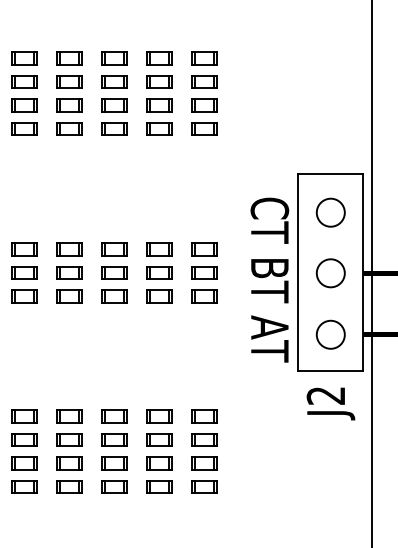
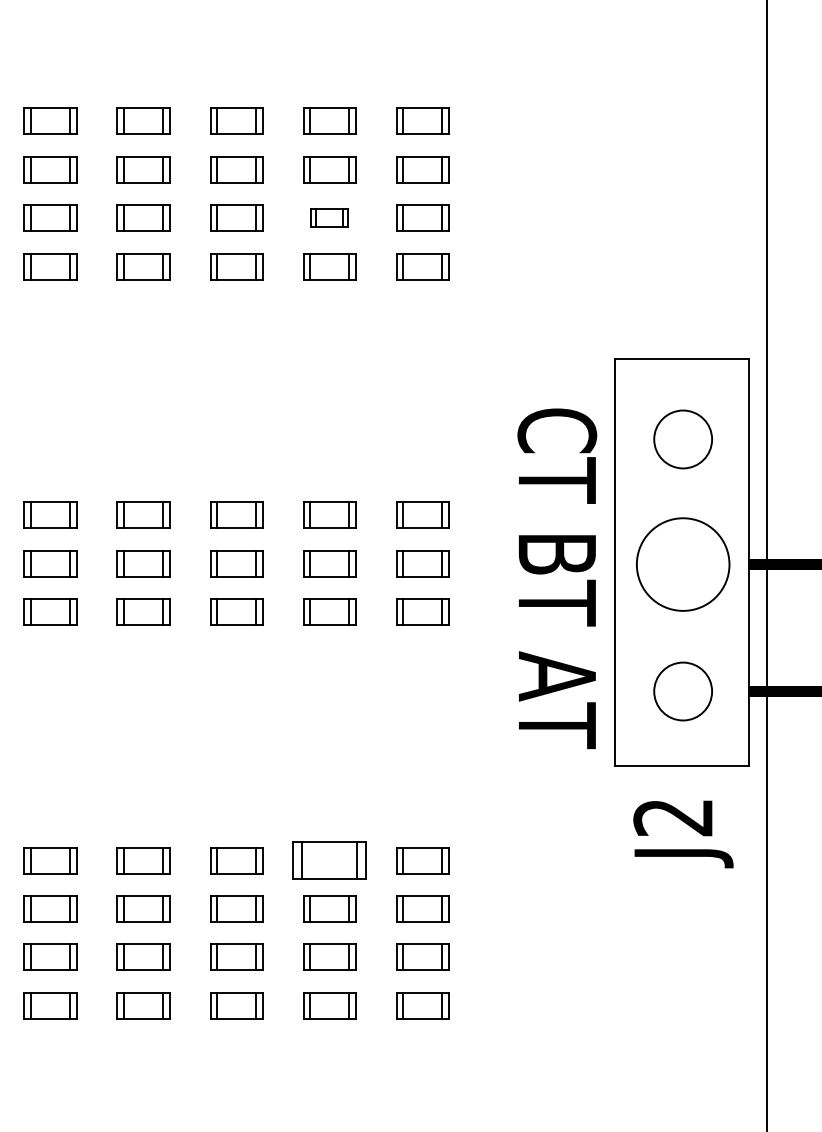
part: (159, 105) -> (329, 218), size x0.7
circle: (330, 273) -> (682, 564), size x1.6
part: (159, 416) -> (329, 860), size x1.4

